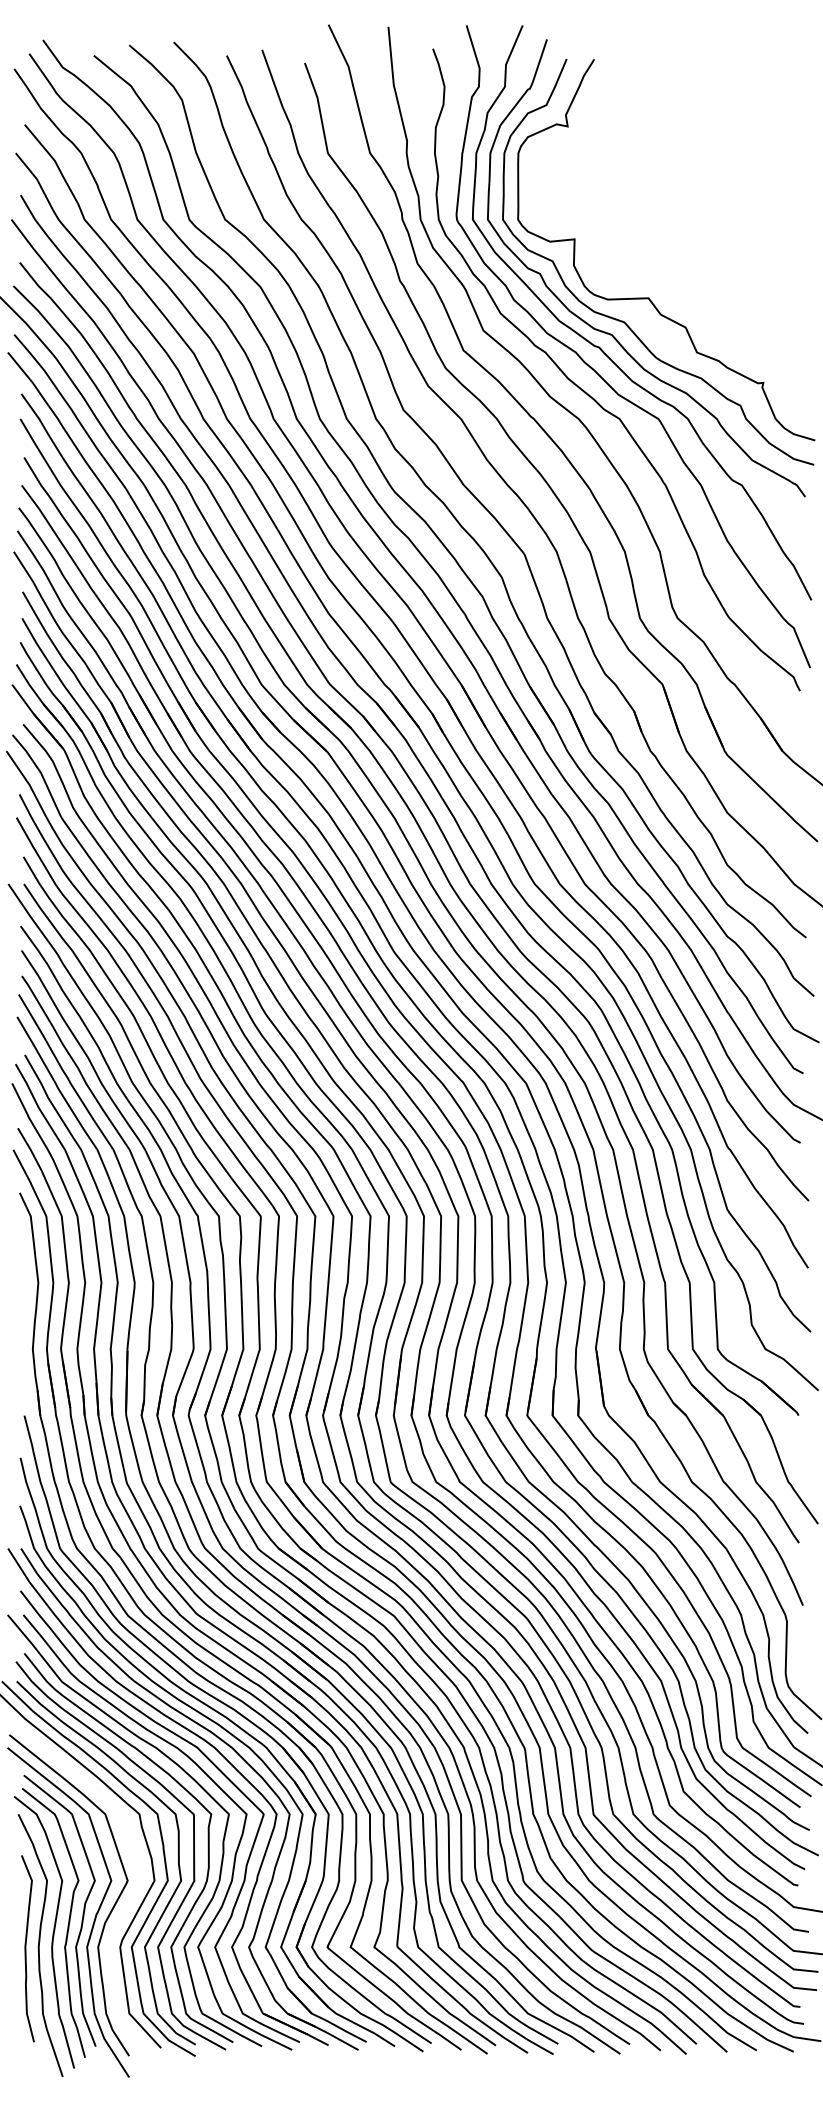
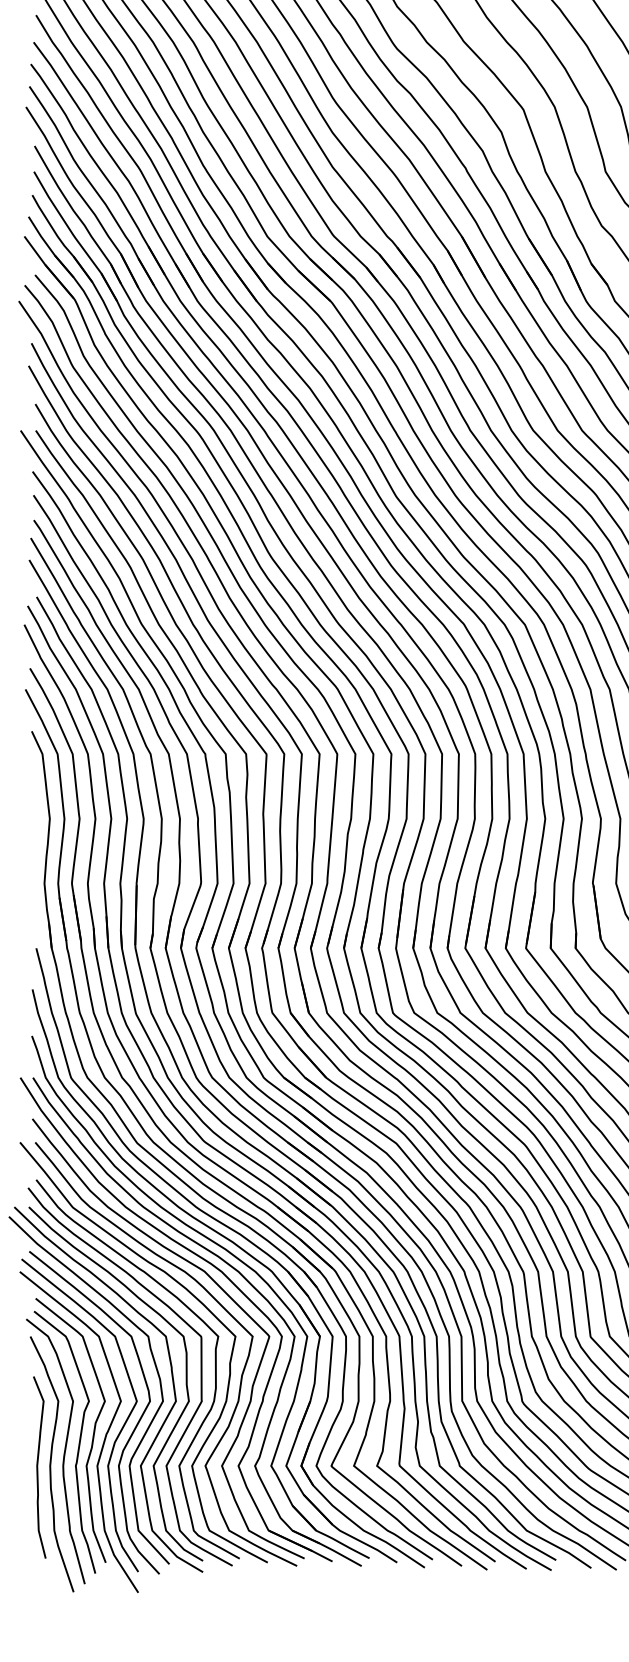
curve: (121, 1914) -> (130, 1434), added

